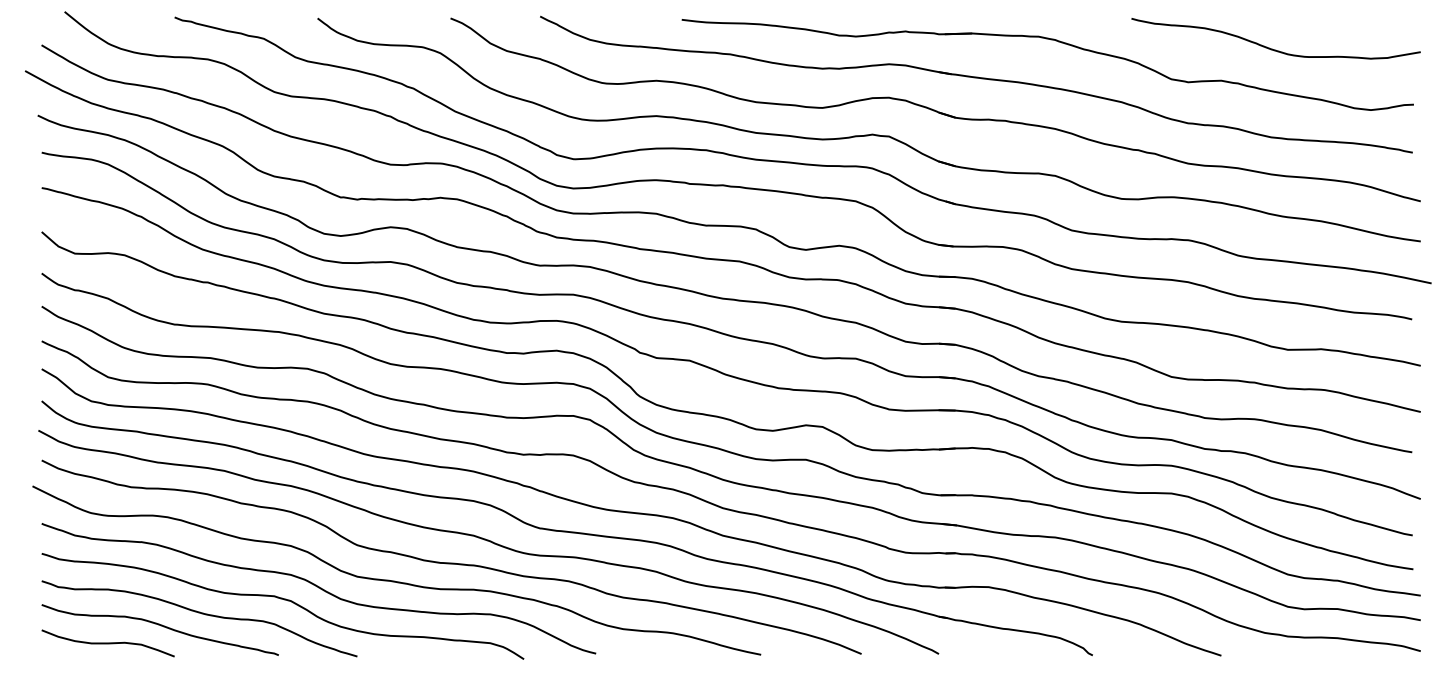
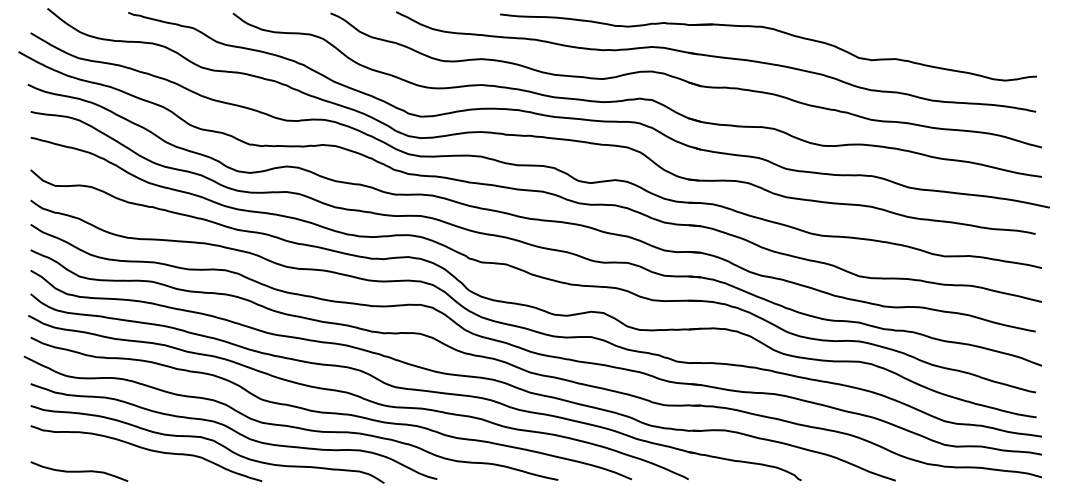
curve: (1272, 48) -> (933, 35), removed
curve: (161, 626) -> (118, 459), removed

